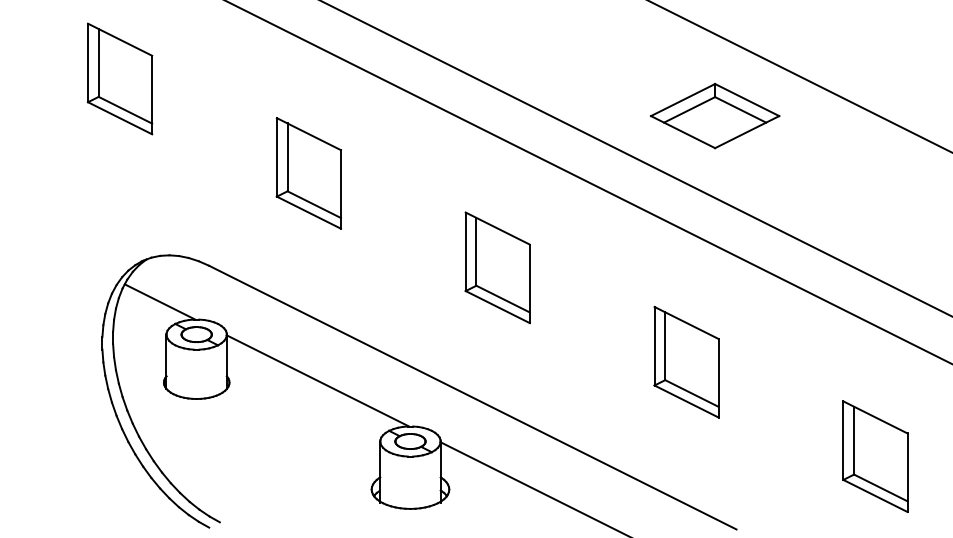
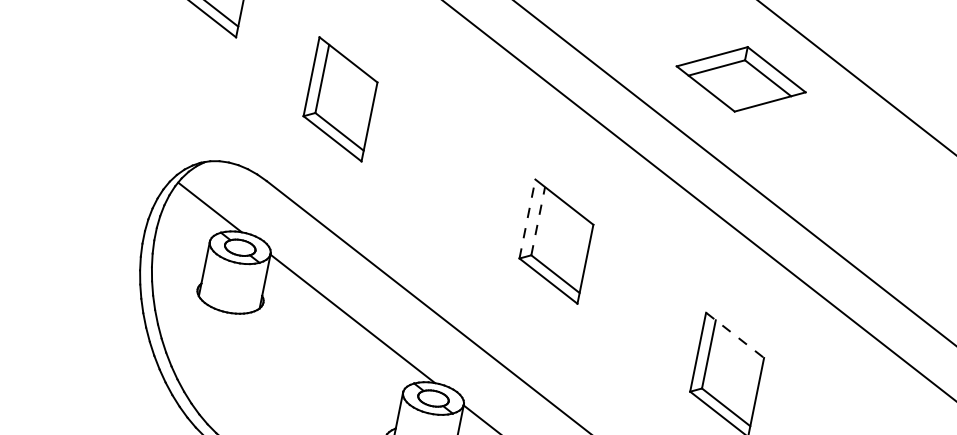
part: (715, 116) -> (741, 79), moved
part: (308, 173) -> (340, 99), moved
line: (465, 251) -> (527, 218), solid -> dashed
line: (476, 251) -> (538, 220), solid -> dashed
line: (686, 322) -> (735, 334), solid -> dashed

